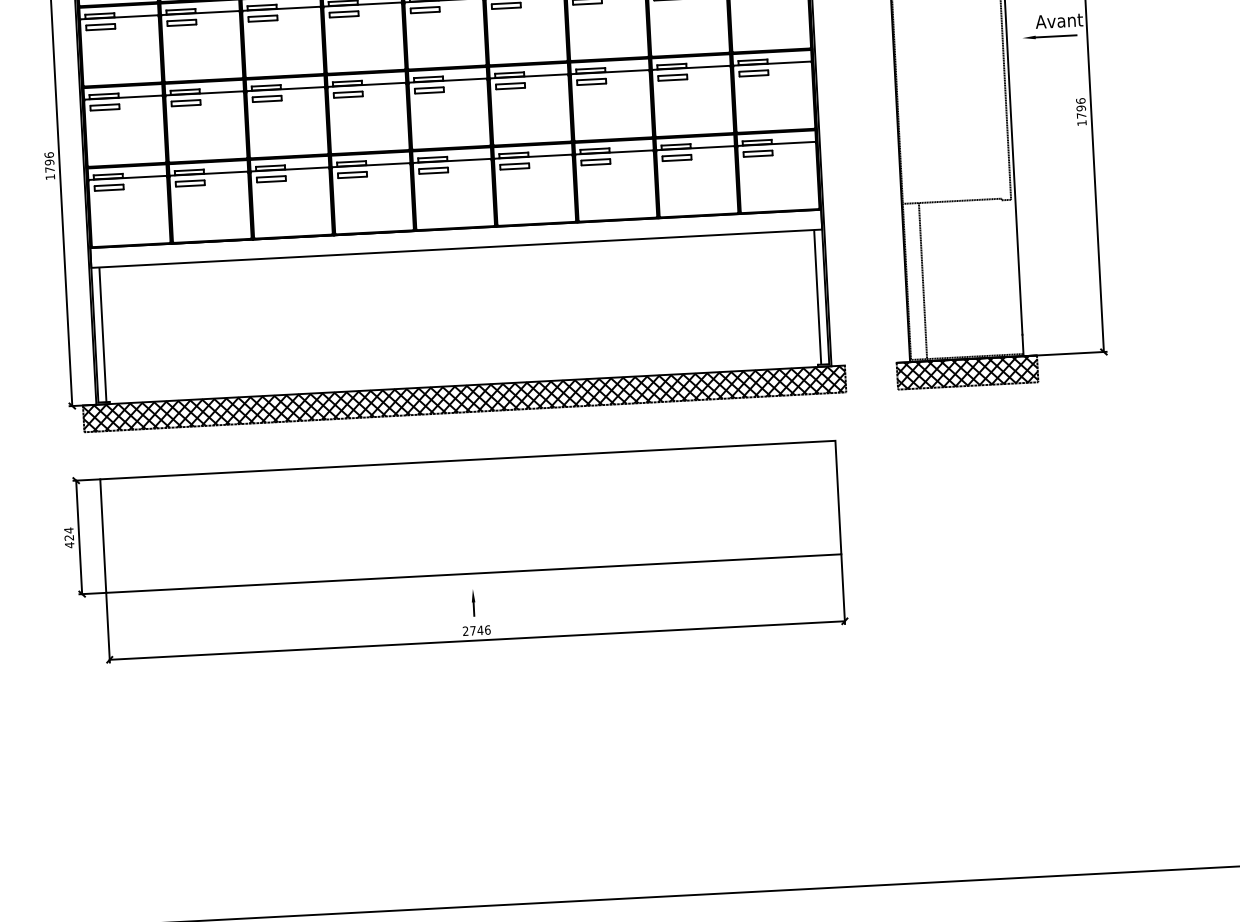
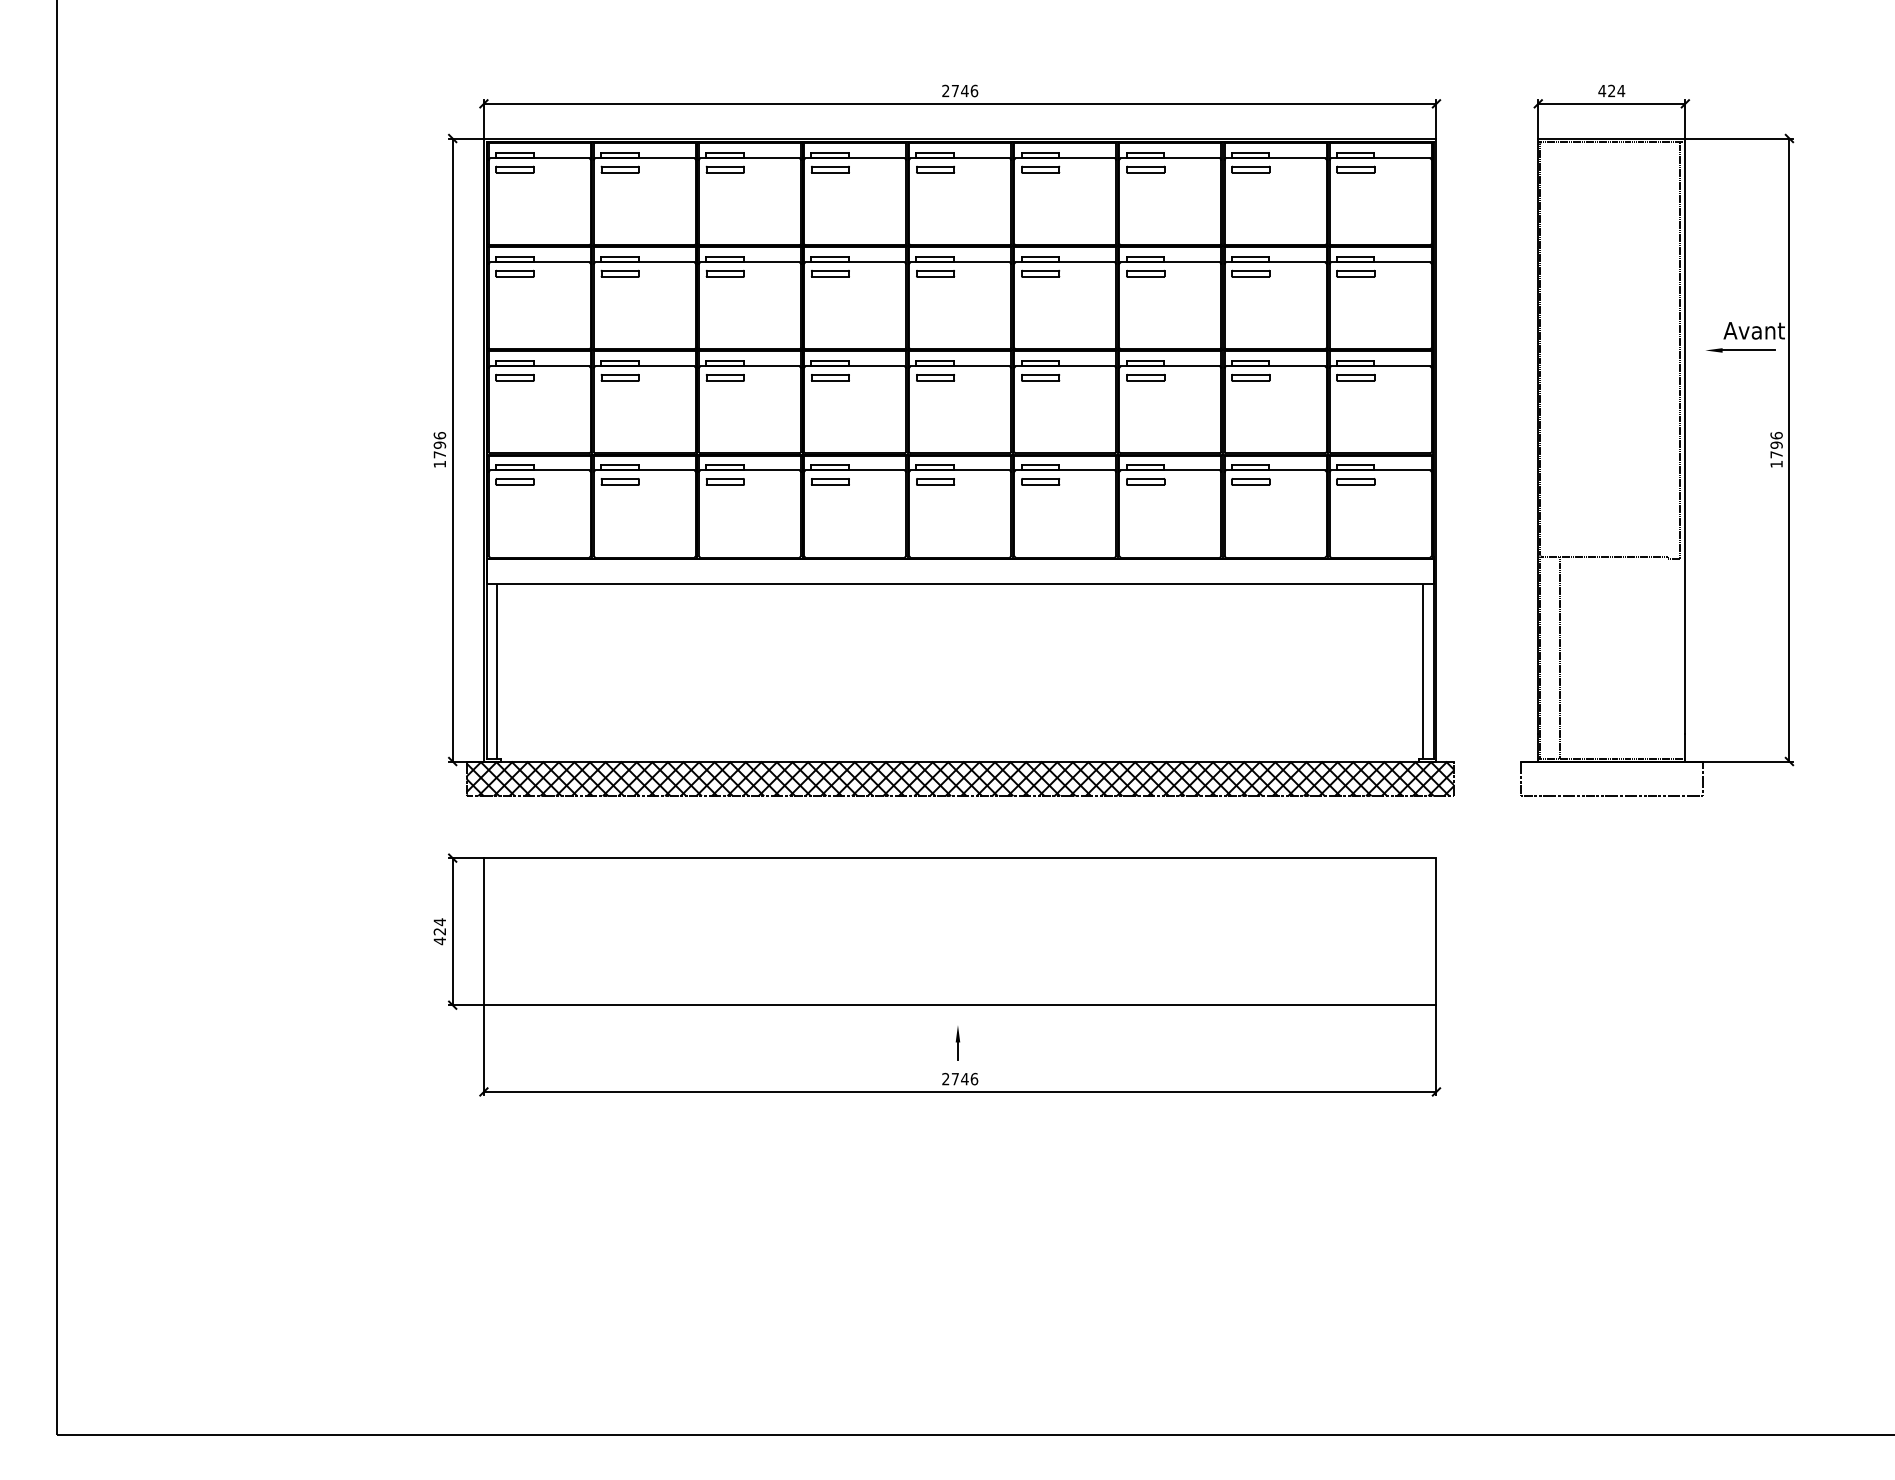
hatch: (967, 372) -> (1611, 778), removed

